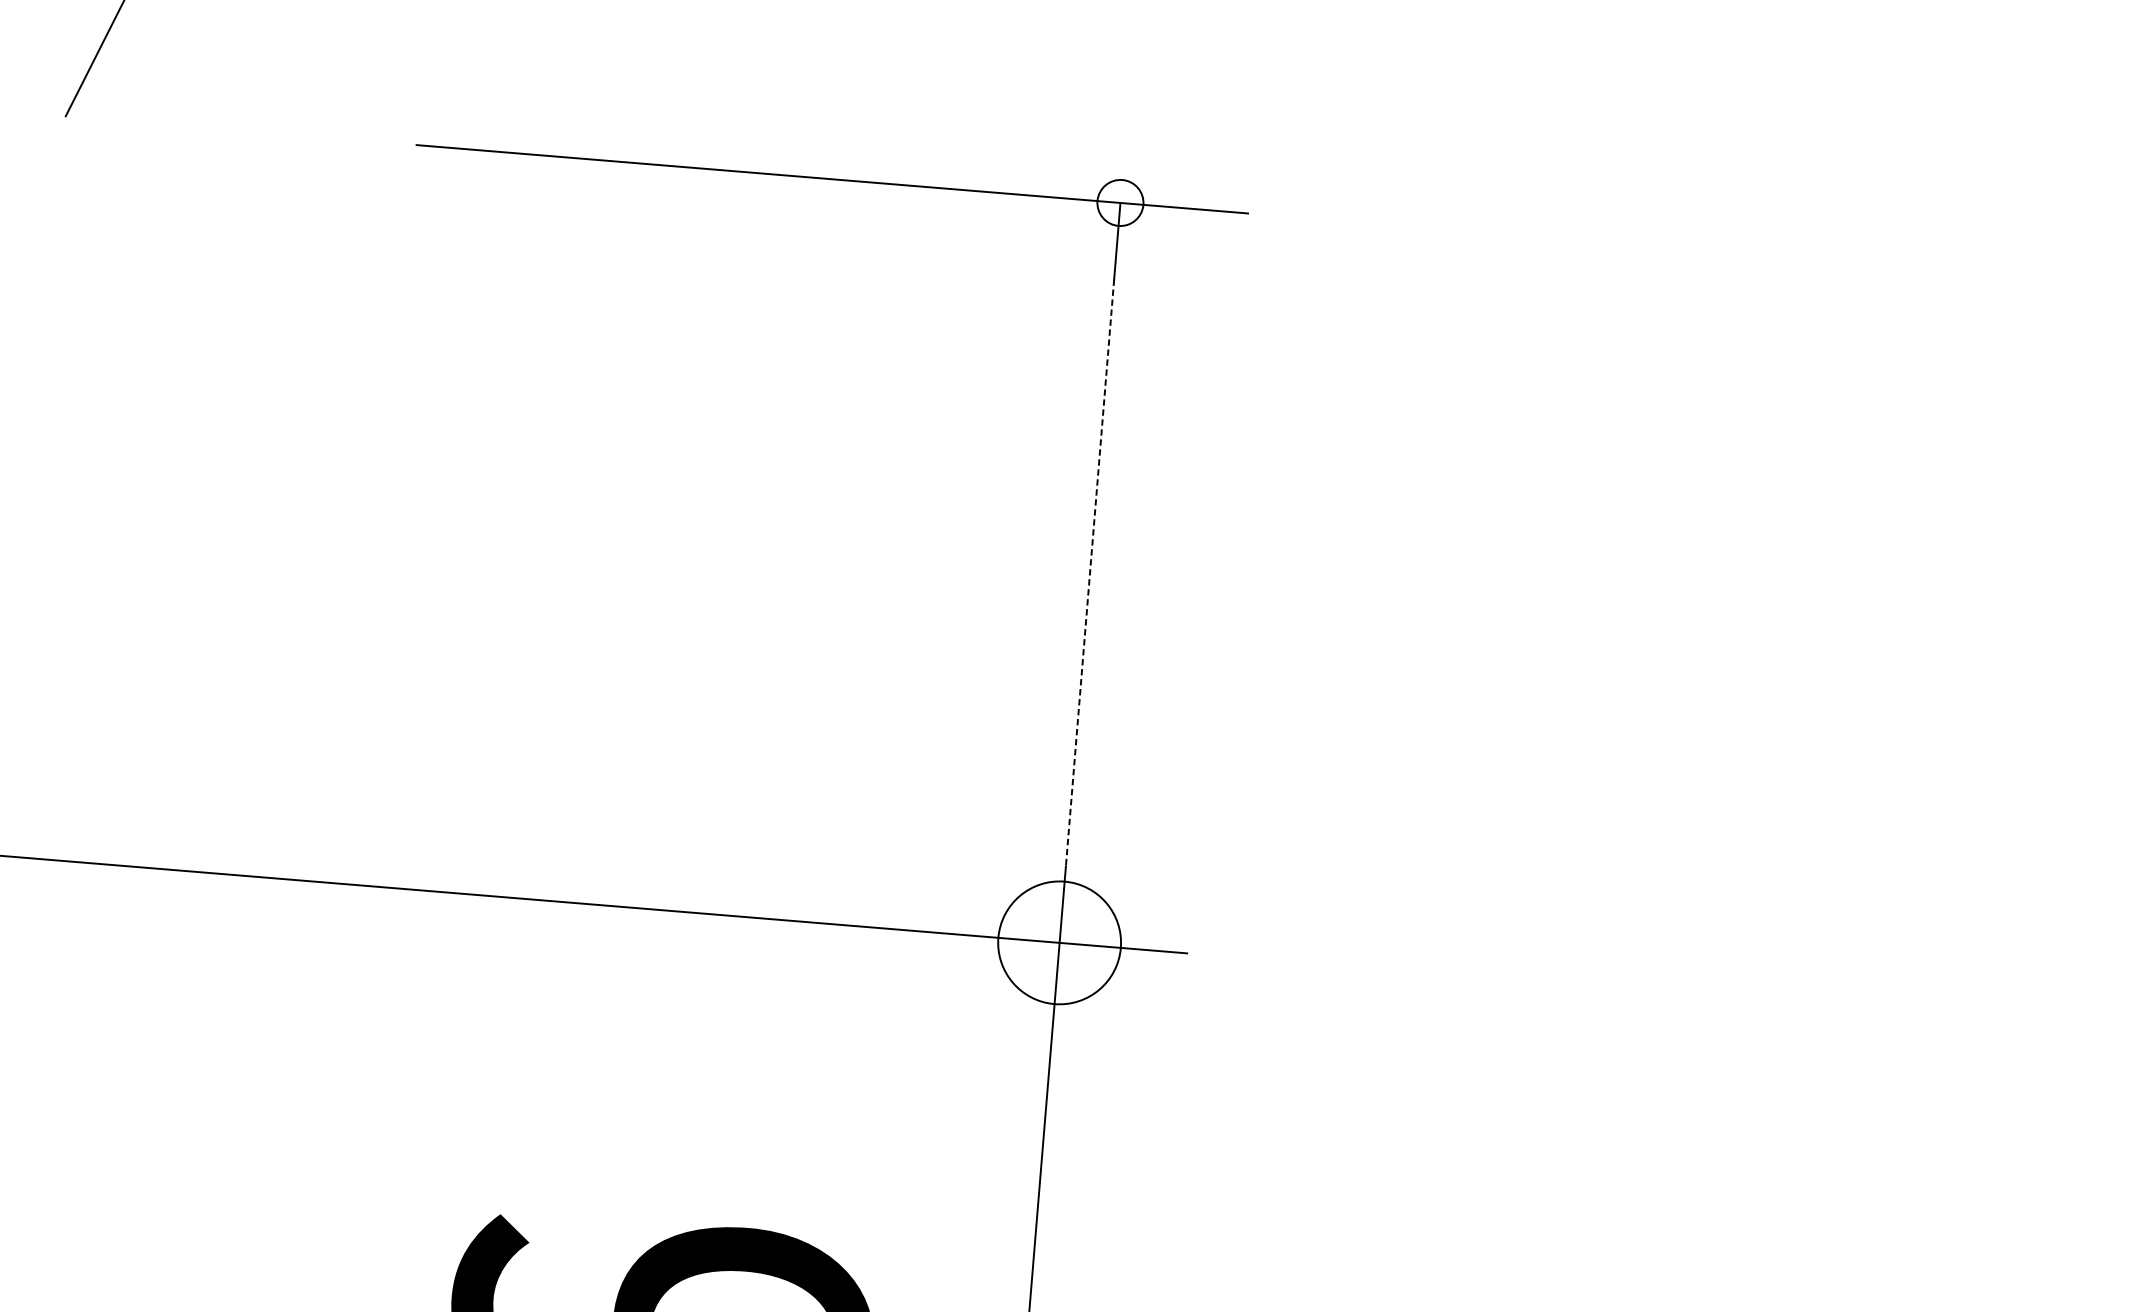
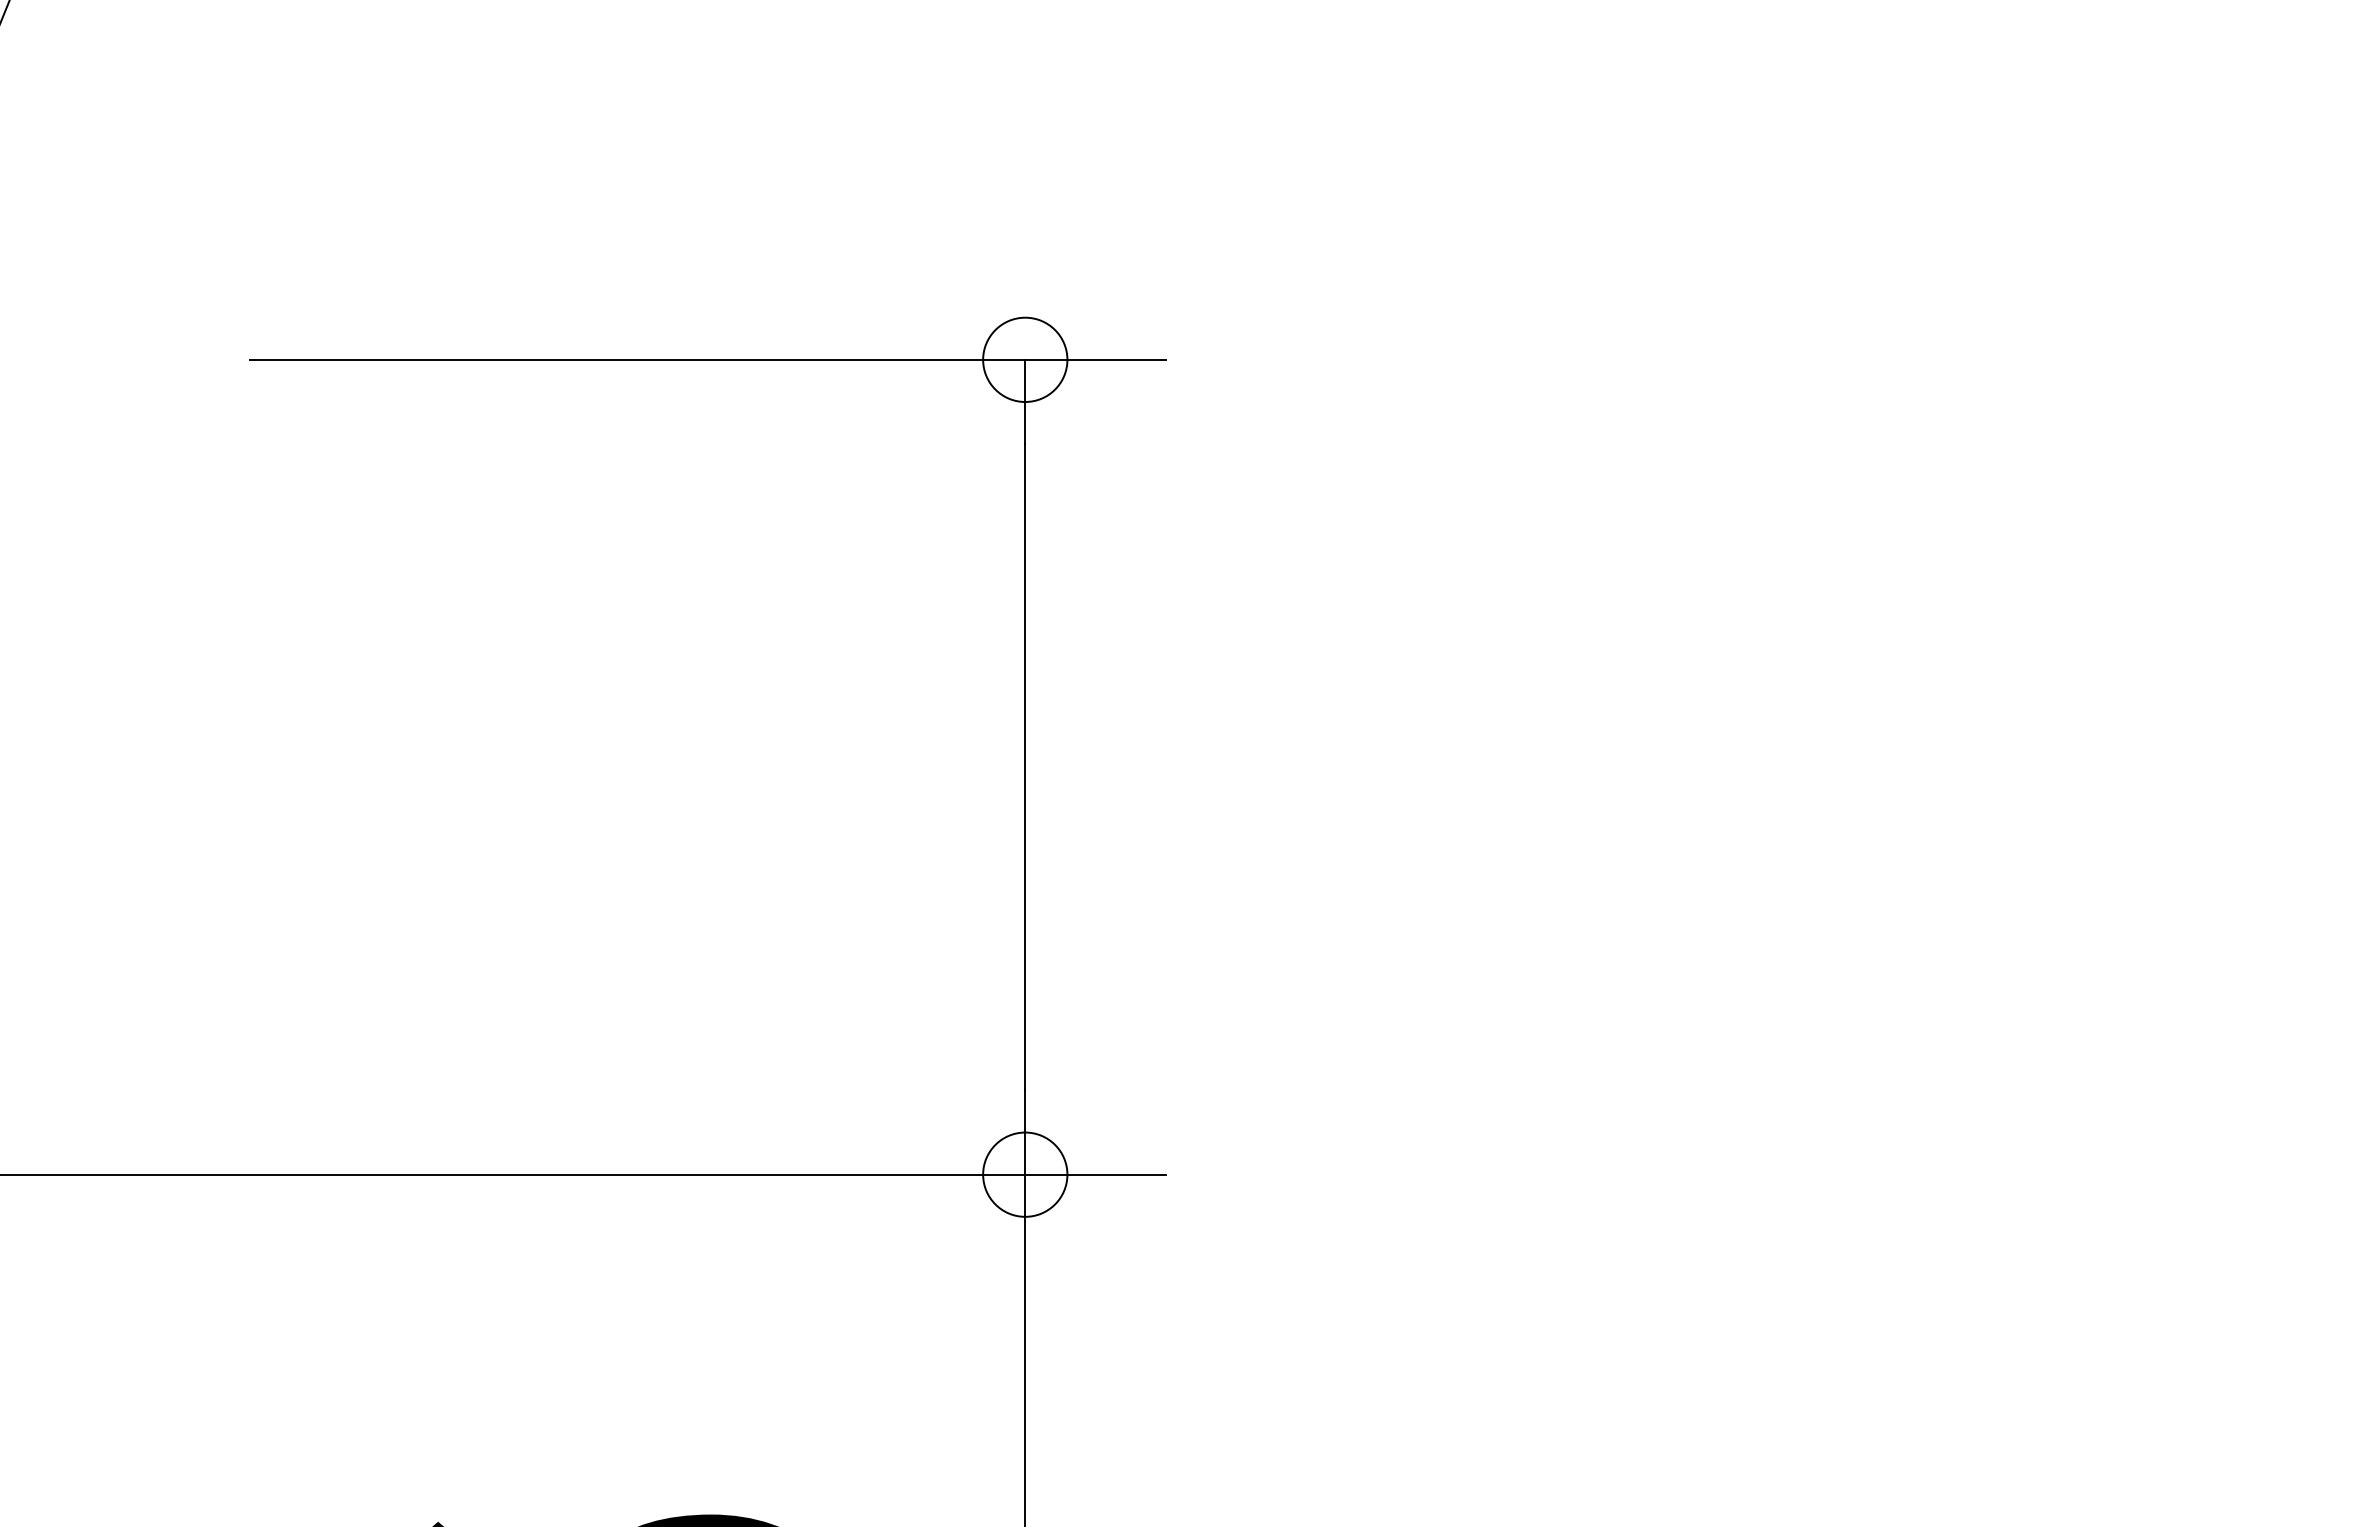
circle: (1120, 202) -> (1025, 359), size x1.67
line: (1090, 573) -> (1025, 767), dashed -> solid
circle: (1059, 942) -> (1025, 1174), size x0.62

